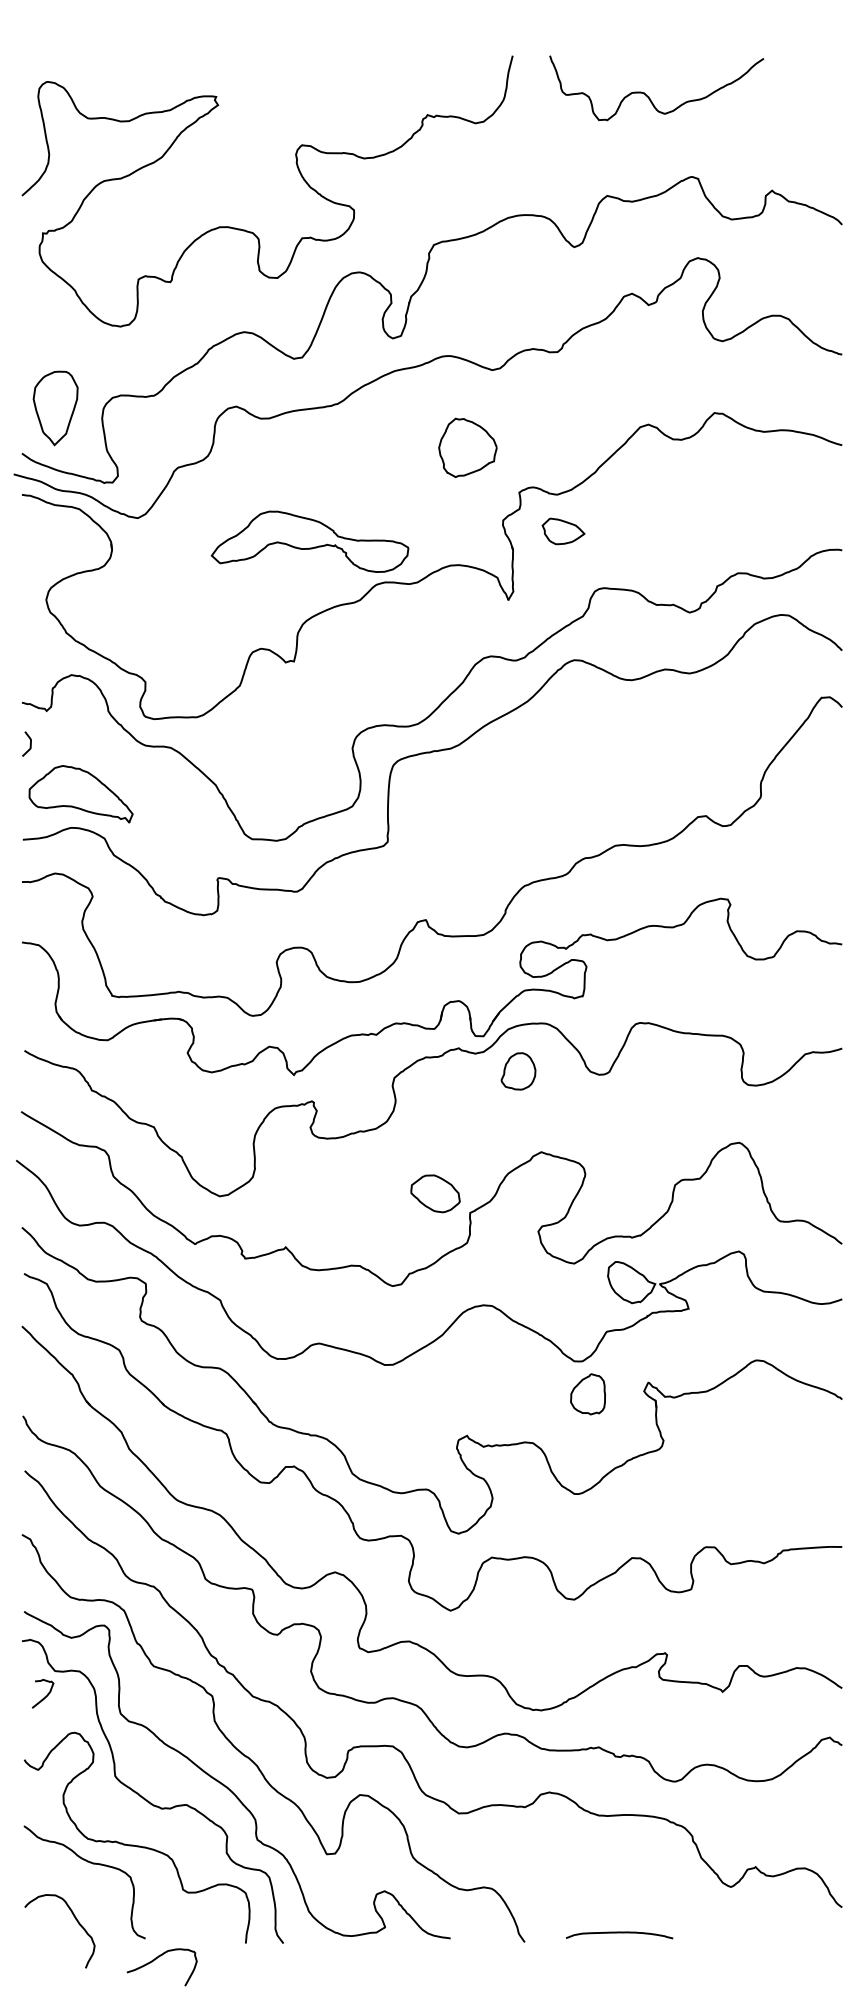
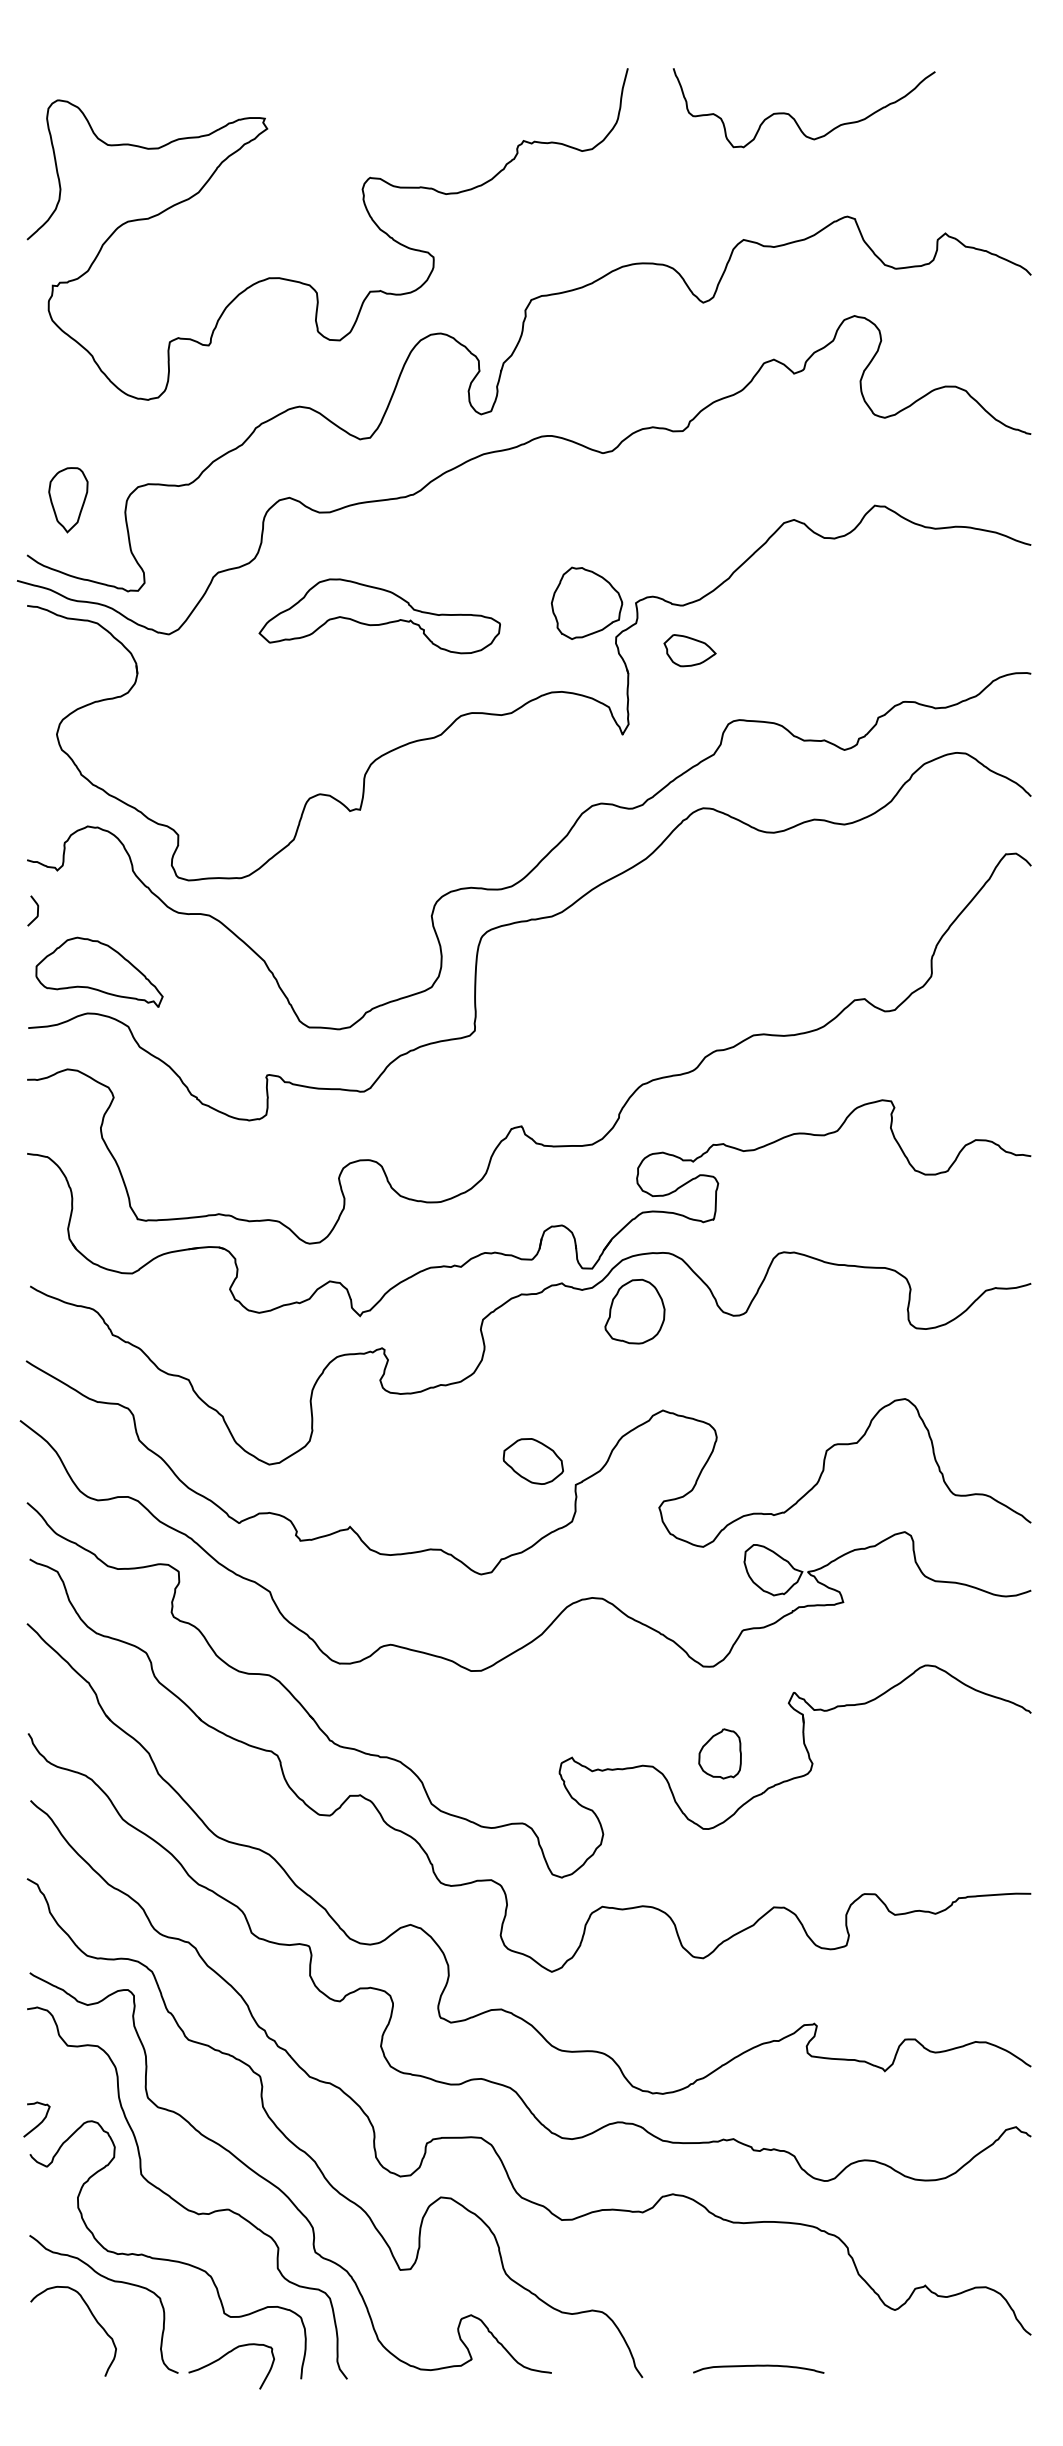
part: (55, 408) -> (68, 500), size x0.71
part: (467, 447) -> (586, 602), moved
part: (309, 541) -> (379, 616), moved
part: (518, 1071) -> (634, 1311), size x1.43
part: (587, 1393) -> (719, 1753), moved
curve: (45, 1696) -> (39, 2122), moved
curve: (75, 1919) -> (92, 2316), moved
curve: (155, 1960) -> (223, 2357), moved

